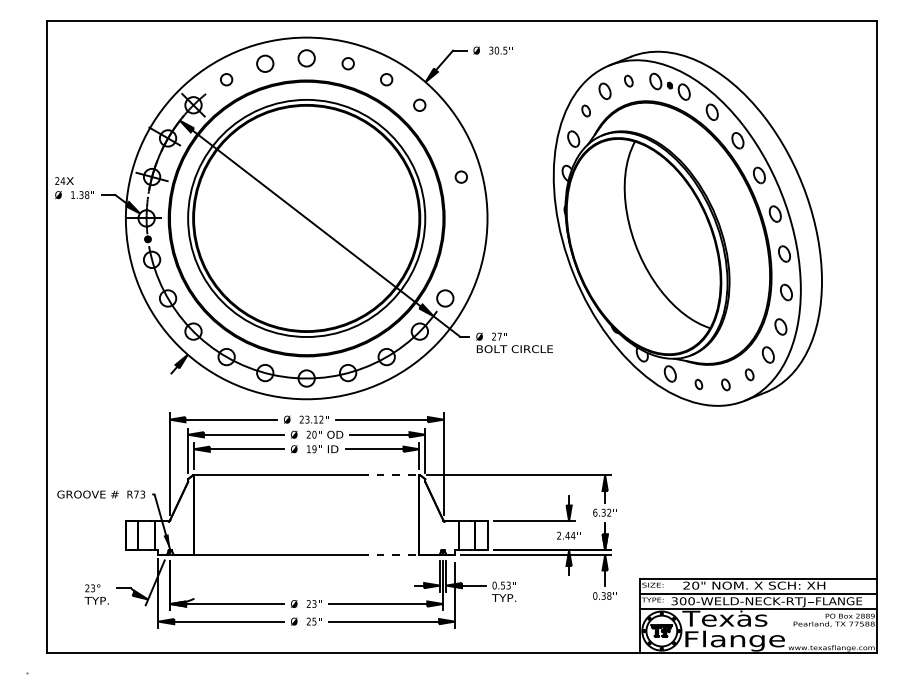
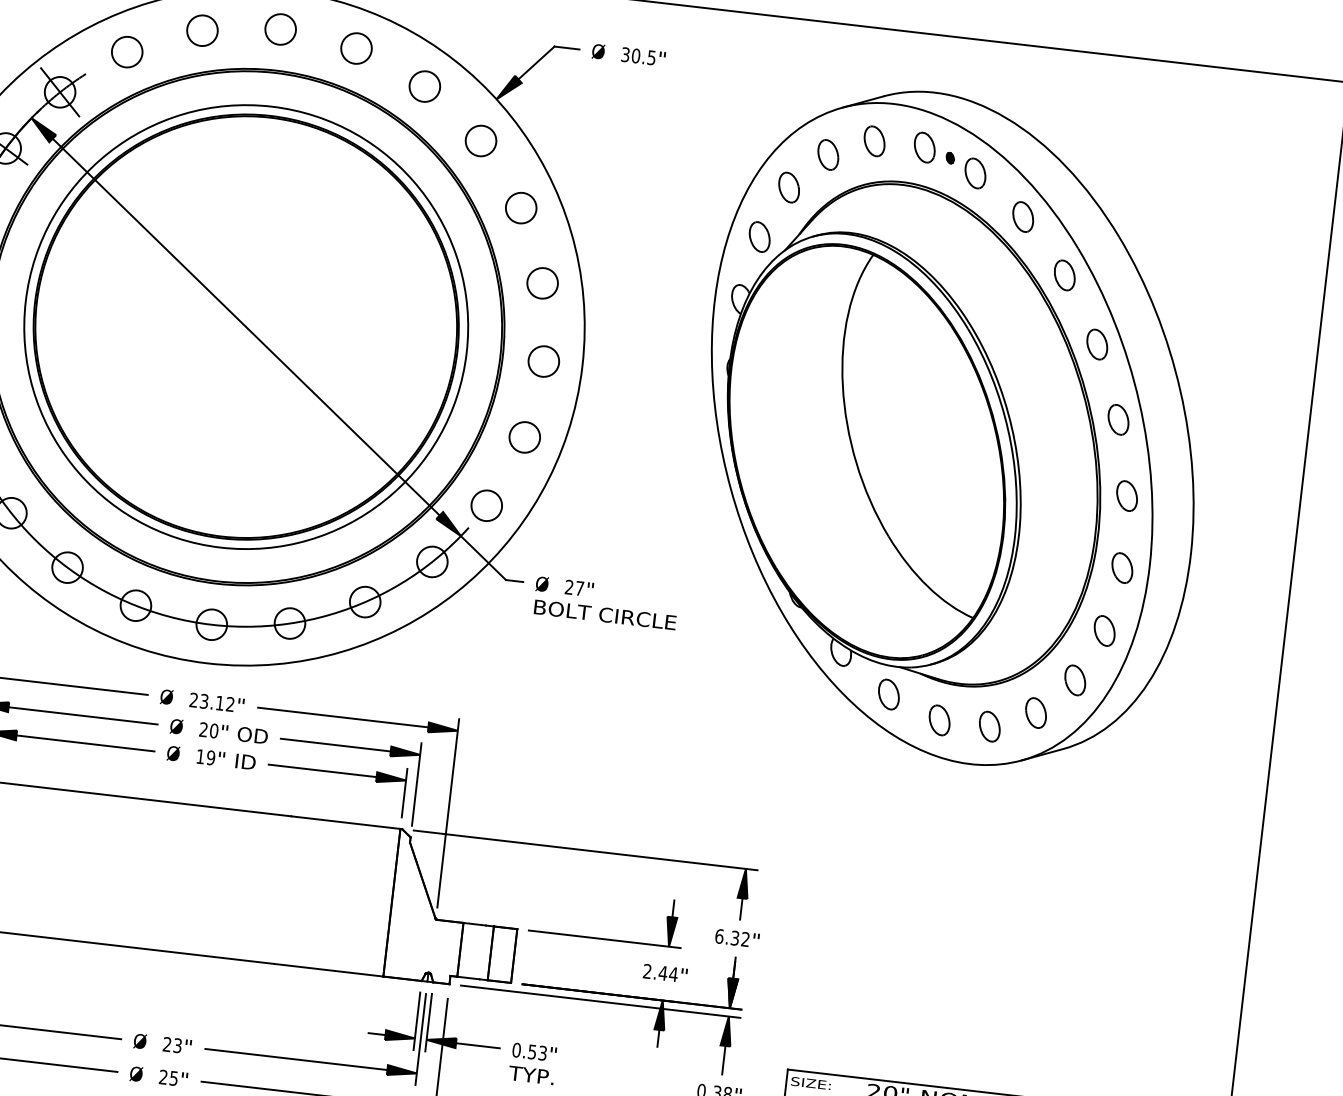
circle: (348, 63) -> (357, 48), size x1.43
circle: (226, 79) -> (127, 51), size x1.43
circle: (386, 79) -> (424, 85), size x1.43
part: (628, 80) -> (874, 139), size x1.43
circle: (419, 105) -> (480, 141), size x1.43
part: (585, 110) -> (787, 186), size x1.43
circle: (445, 138) -> (521, 208), added
circle: (461, 177) -> (542, 284), size x1.43
circle: (466, 218) -> (543, 361), added
circle: (461, 259) -> (525, 436), added
part: (749, 374) -> (1036, 712), size x1.43
part: (698, 384) -> (939, 720), size x1.67
part: (725, 384) -> (989, 725), size x1.43
line: (390, 475) -> (346, 823), dashed -> solid
line: (390, 554) -> (329, 970), dashed -> solid

